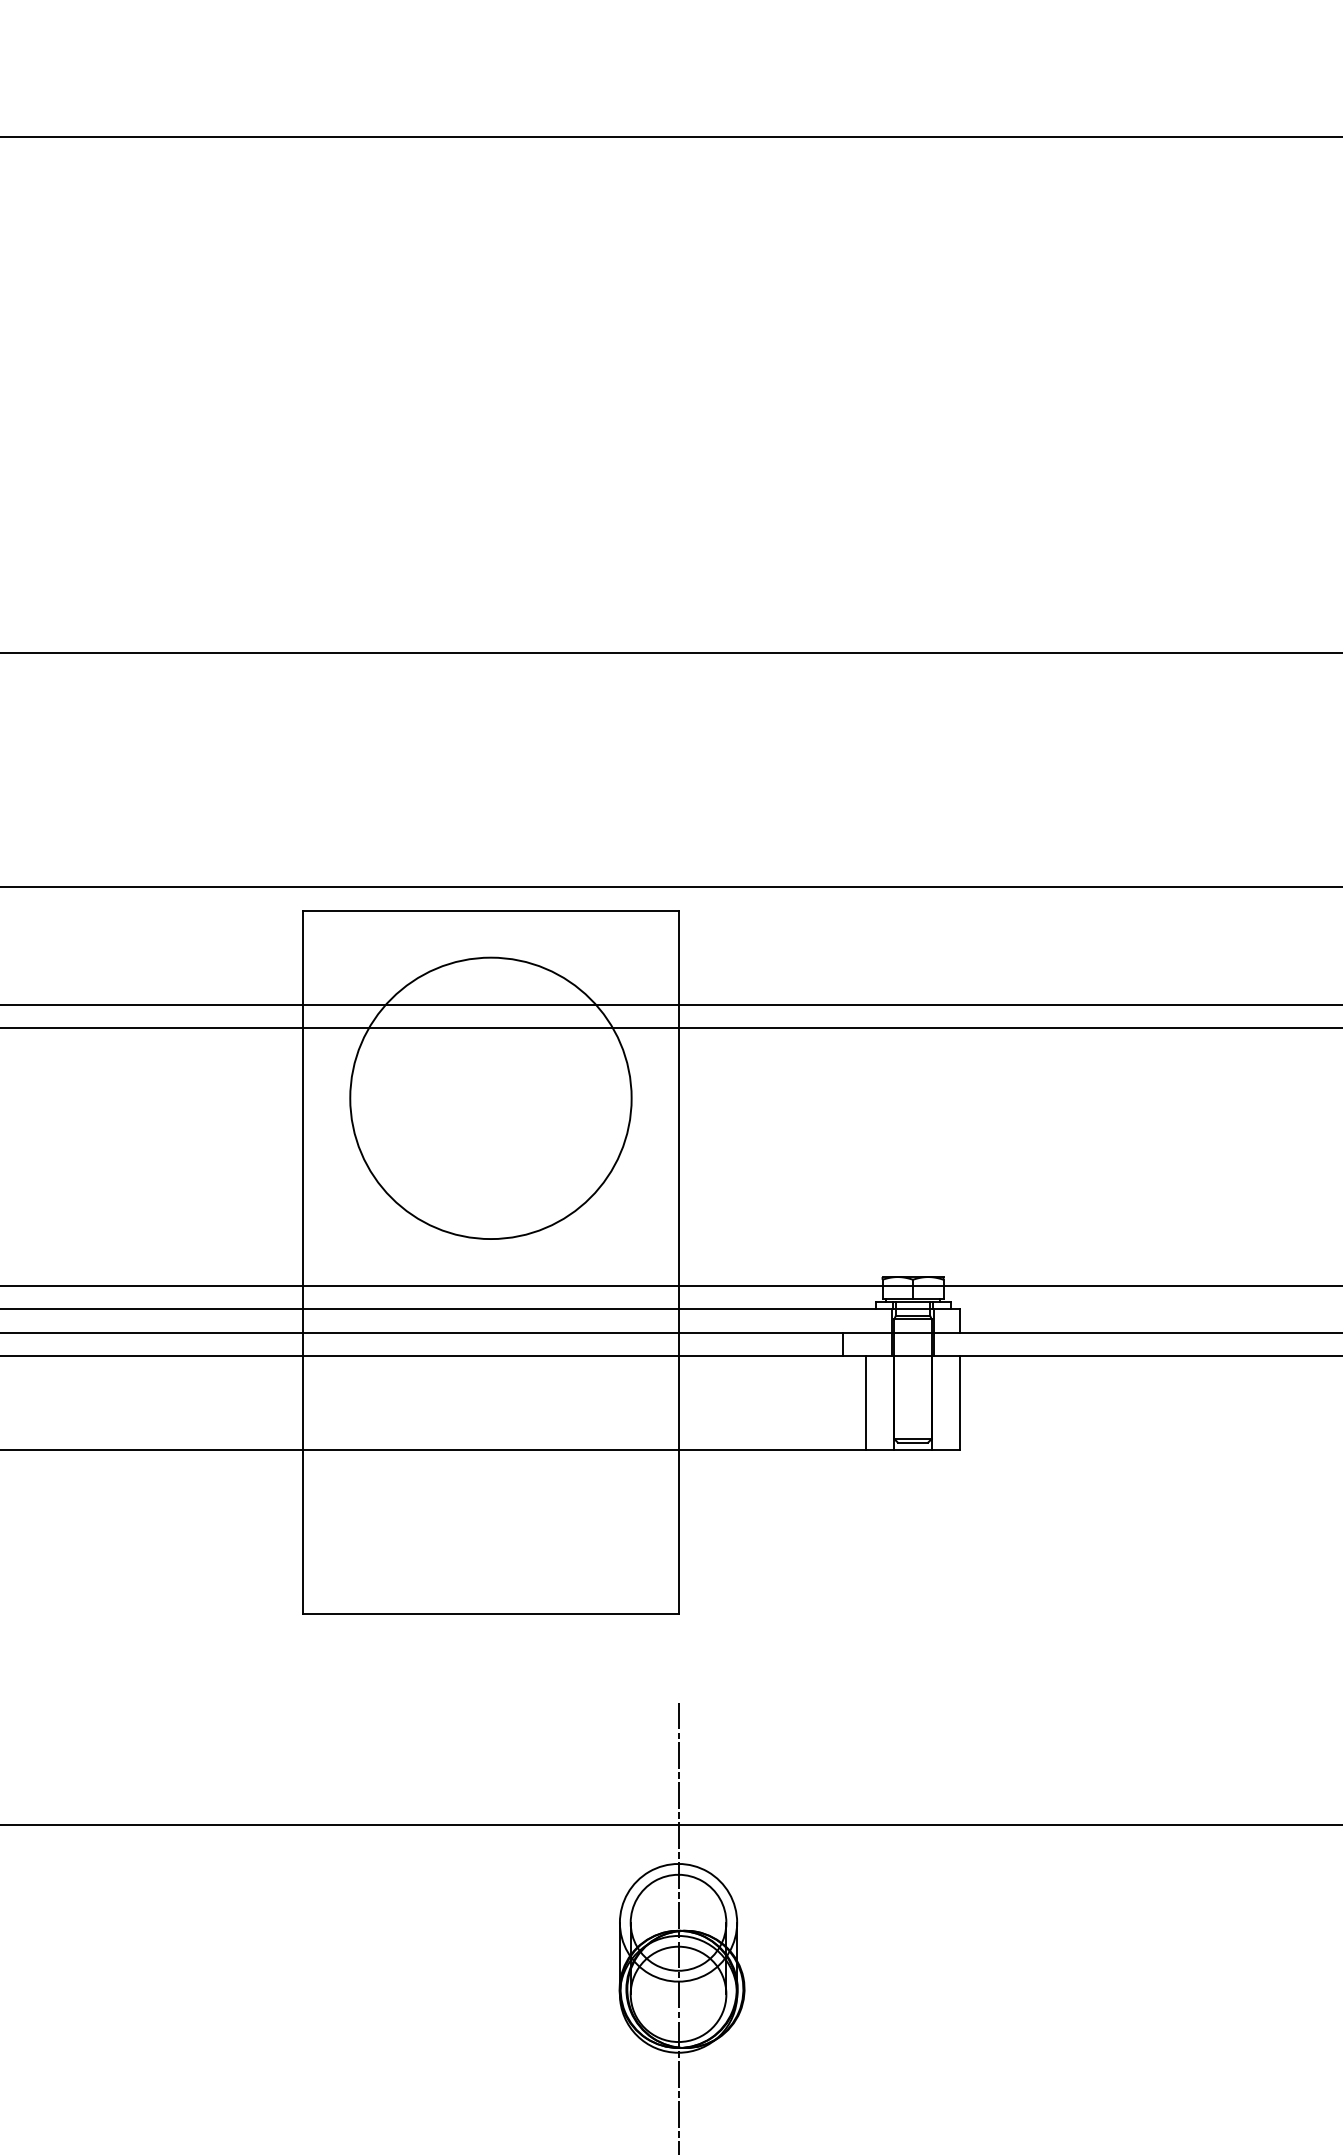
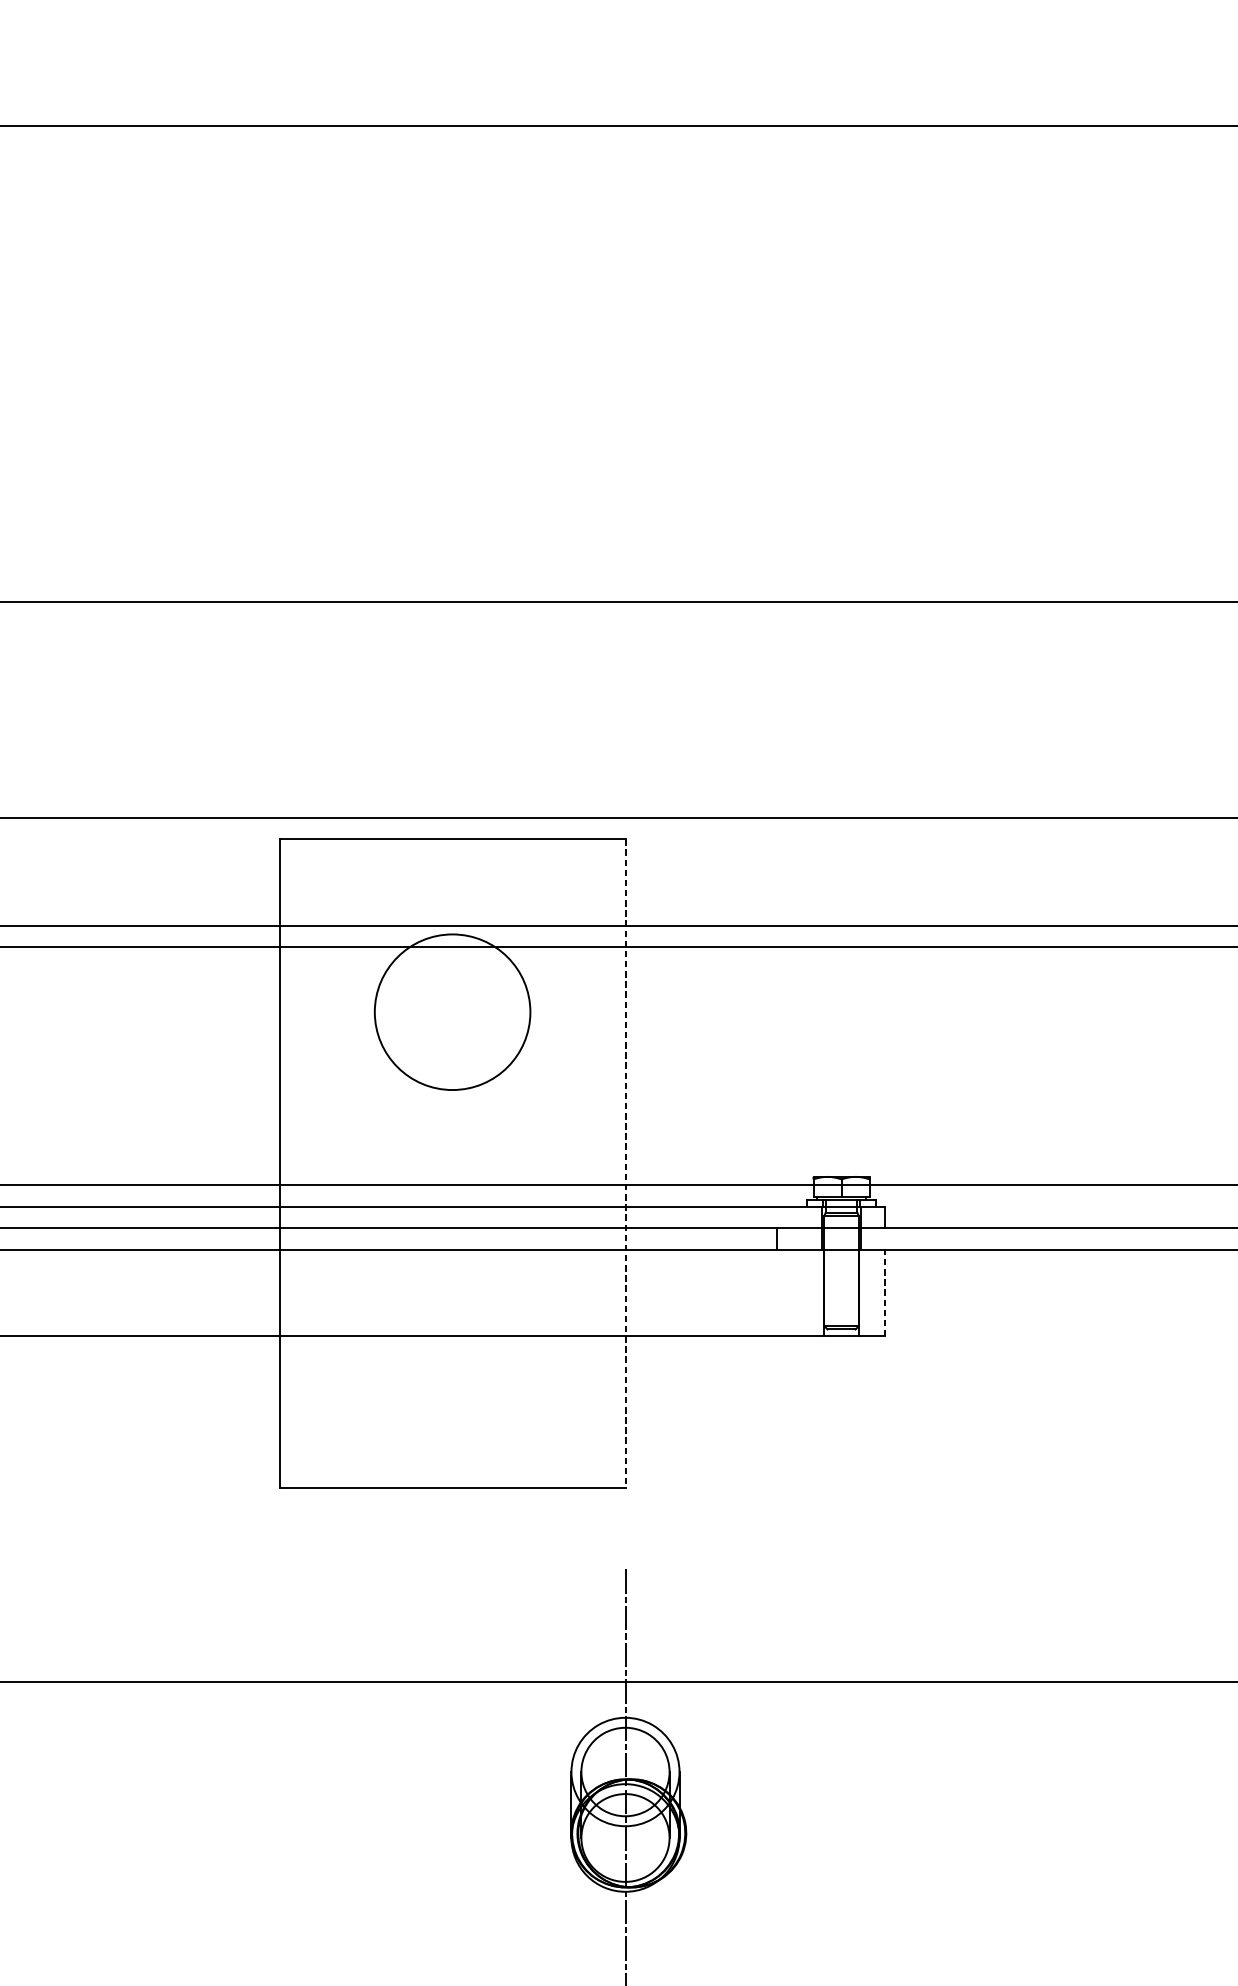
circle: (490, 1098) -> (452, 1012), size x0.6
line: (678, 1262) -> (625, 1163), solid -> dashed
line: (866, 1403) -> (798, 1293), removed
line: (959, 1403) -> (884, 1293), solid -> dashed

